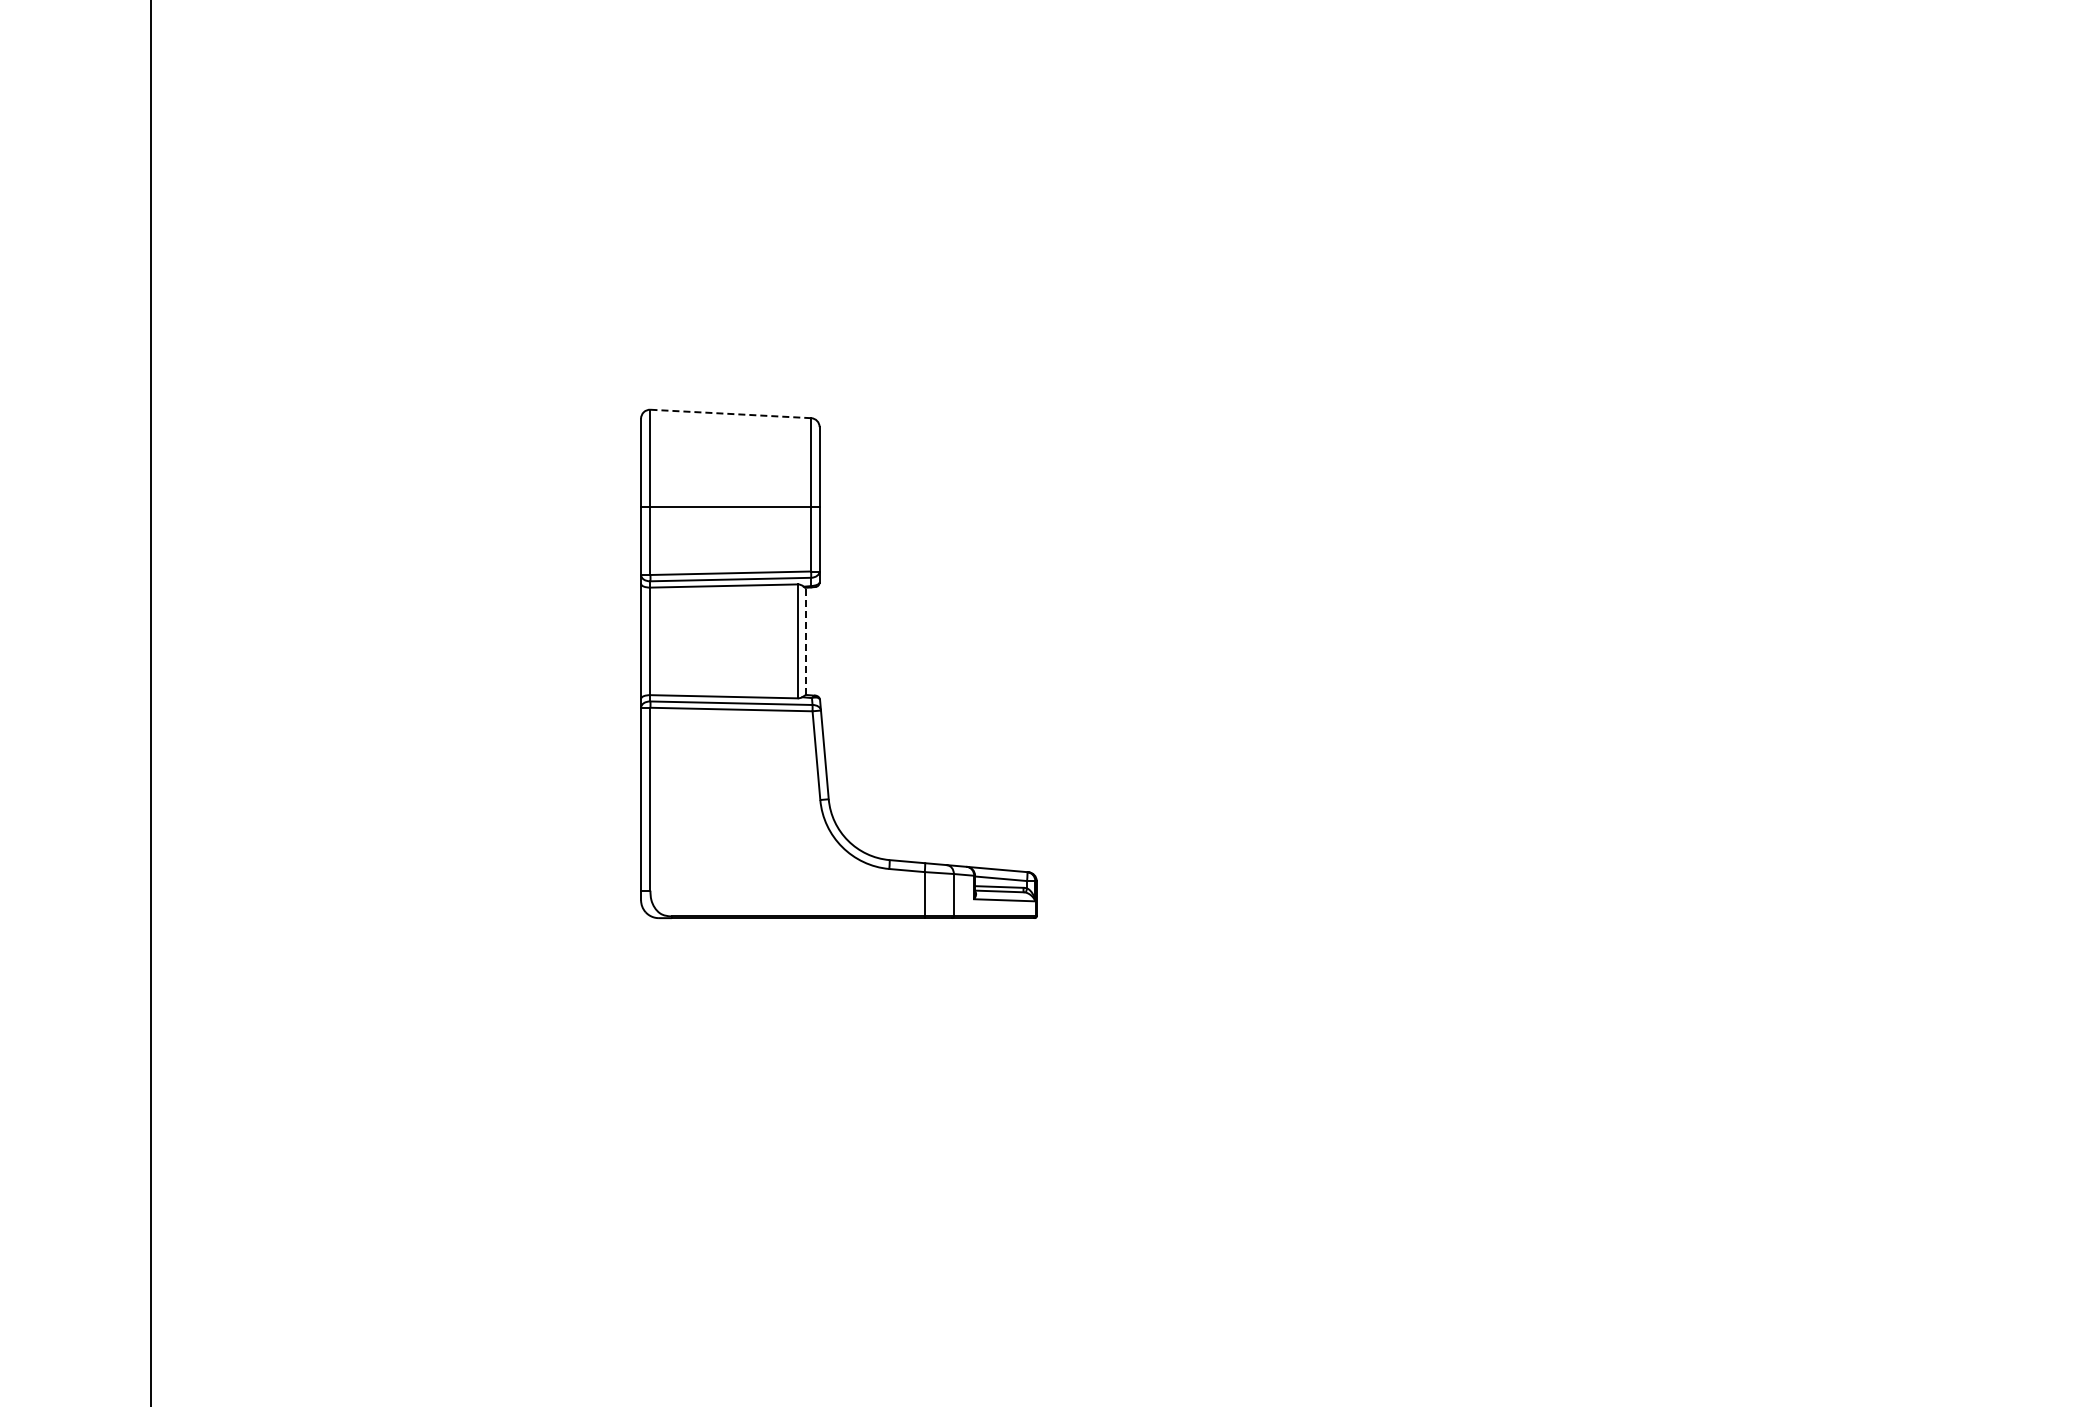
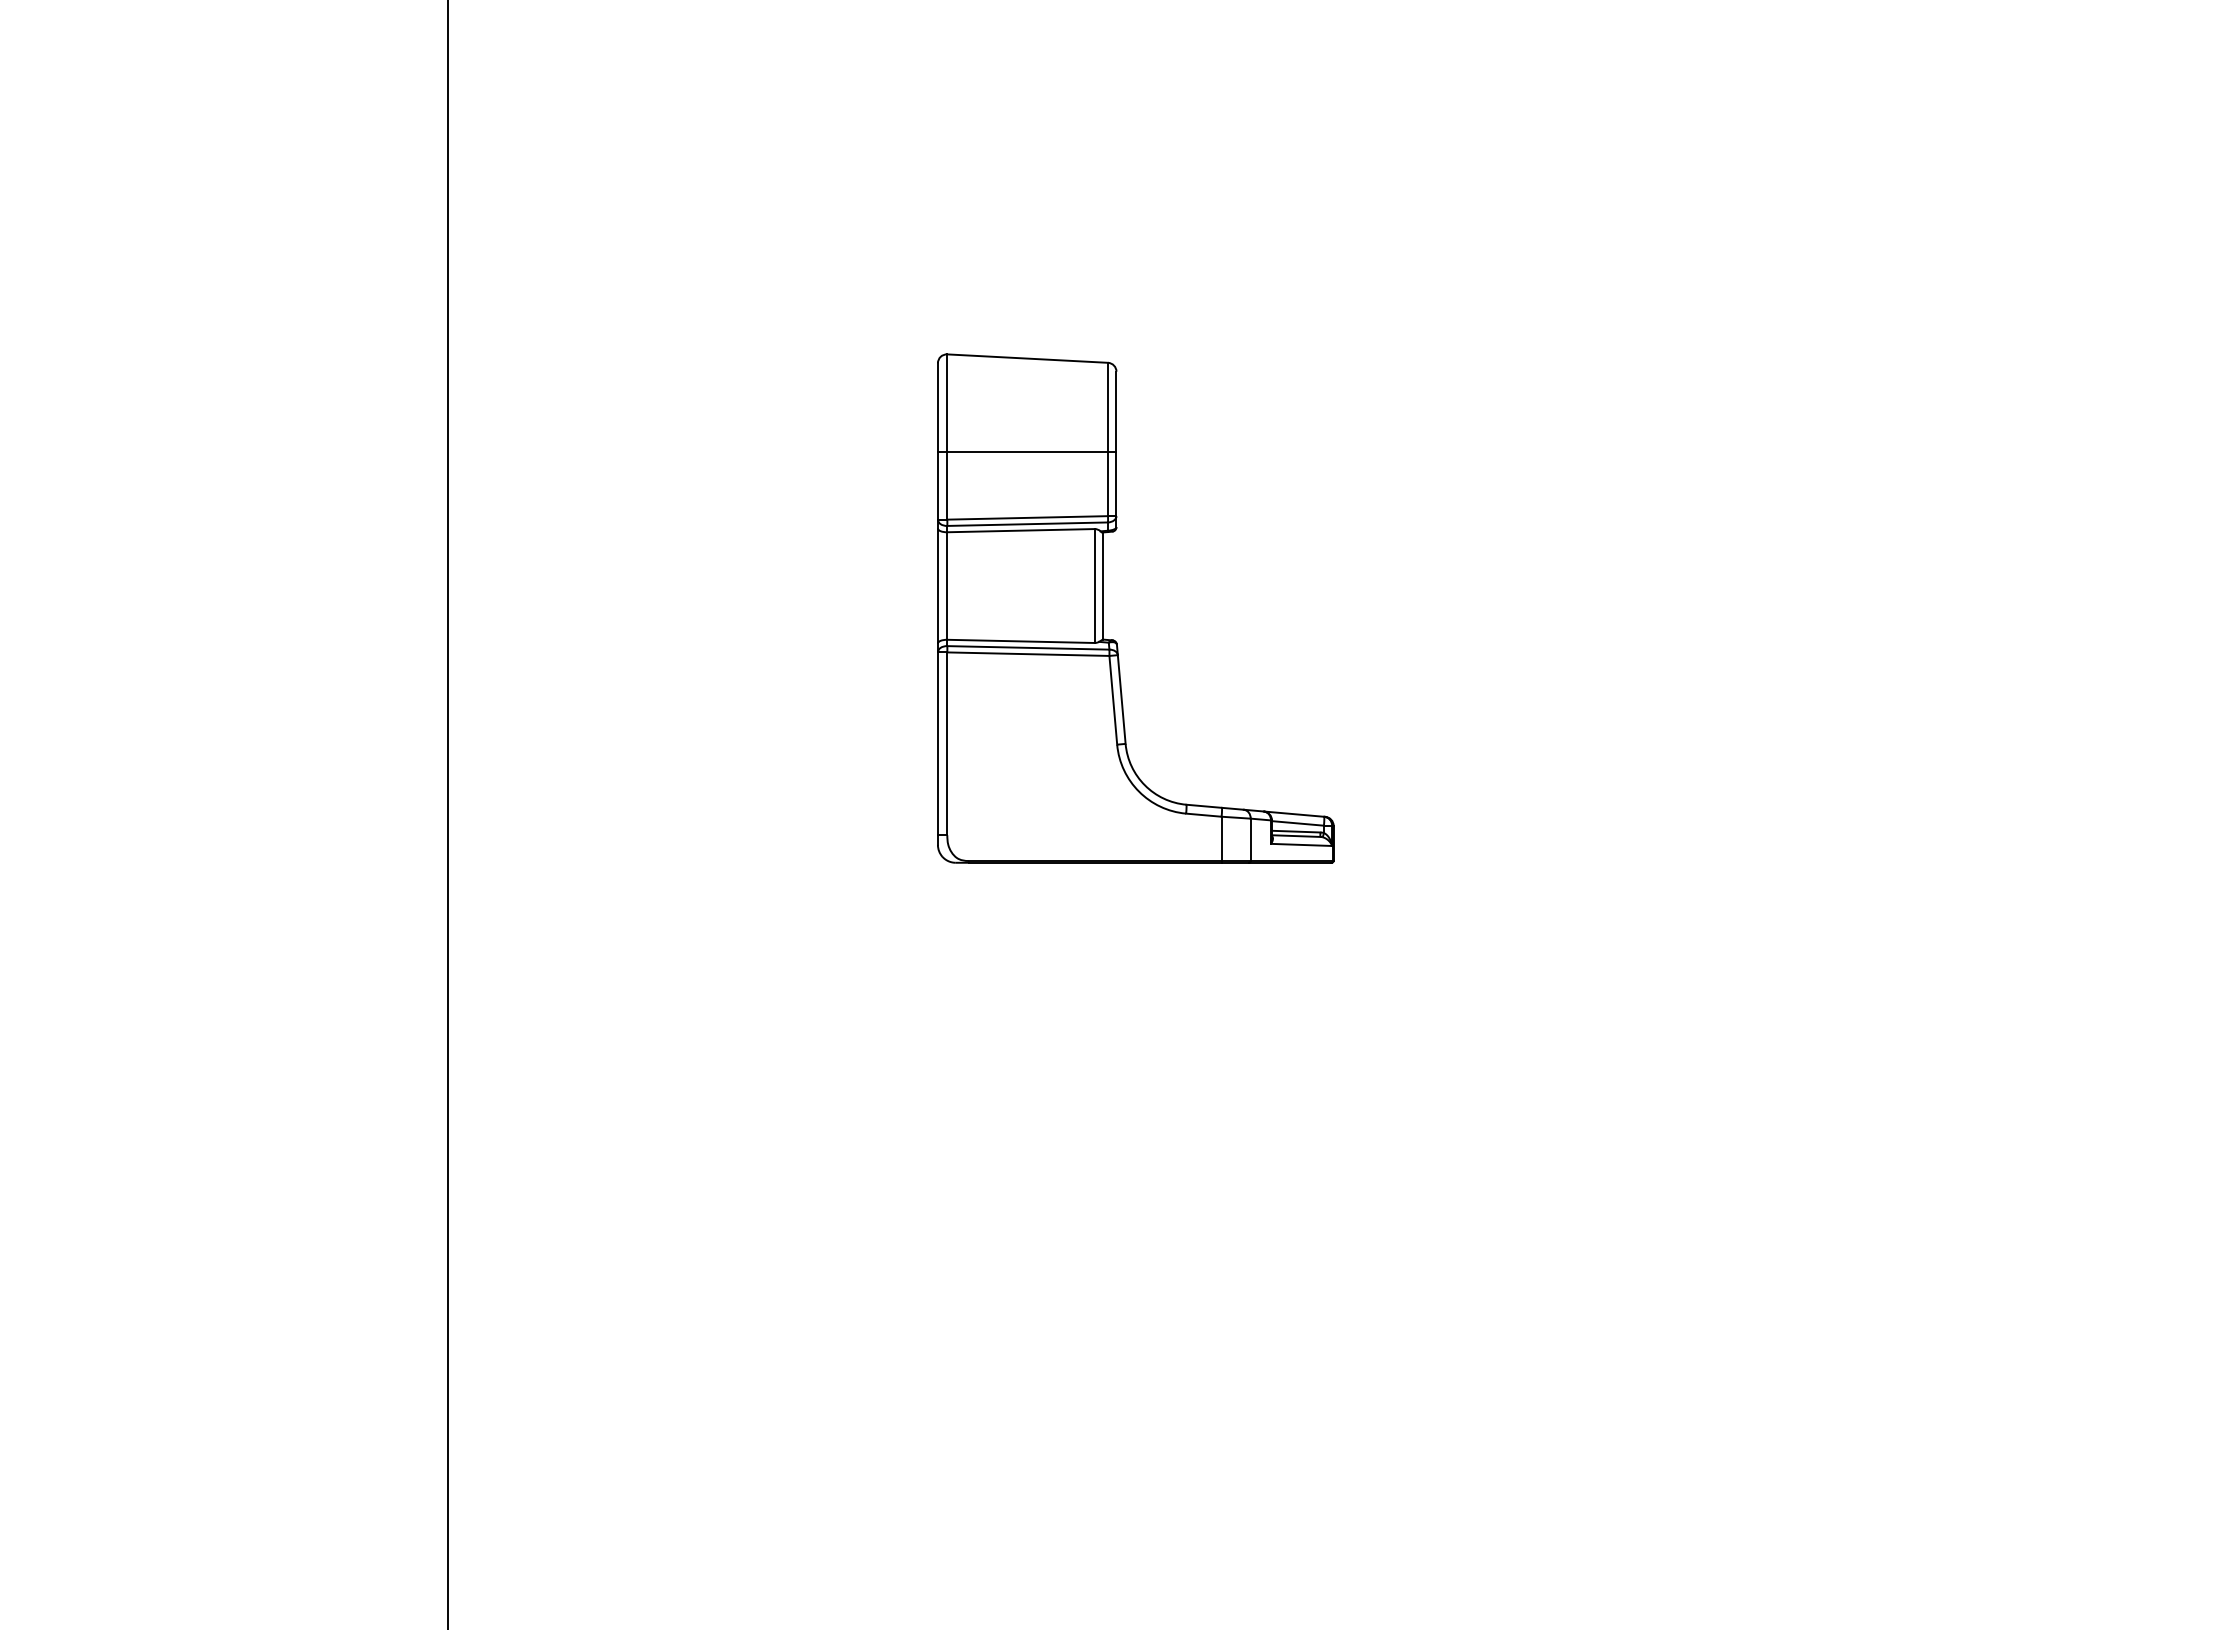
line: (731, 413) -> (1028, 358), dashed -> solid
line: (806, 641) -> (1103, 586), dashed -> solid

